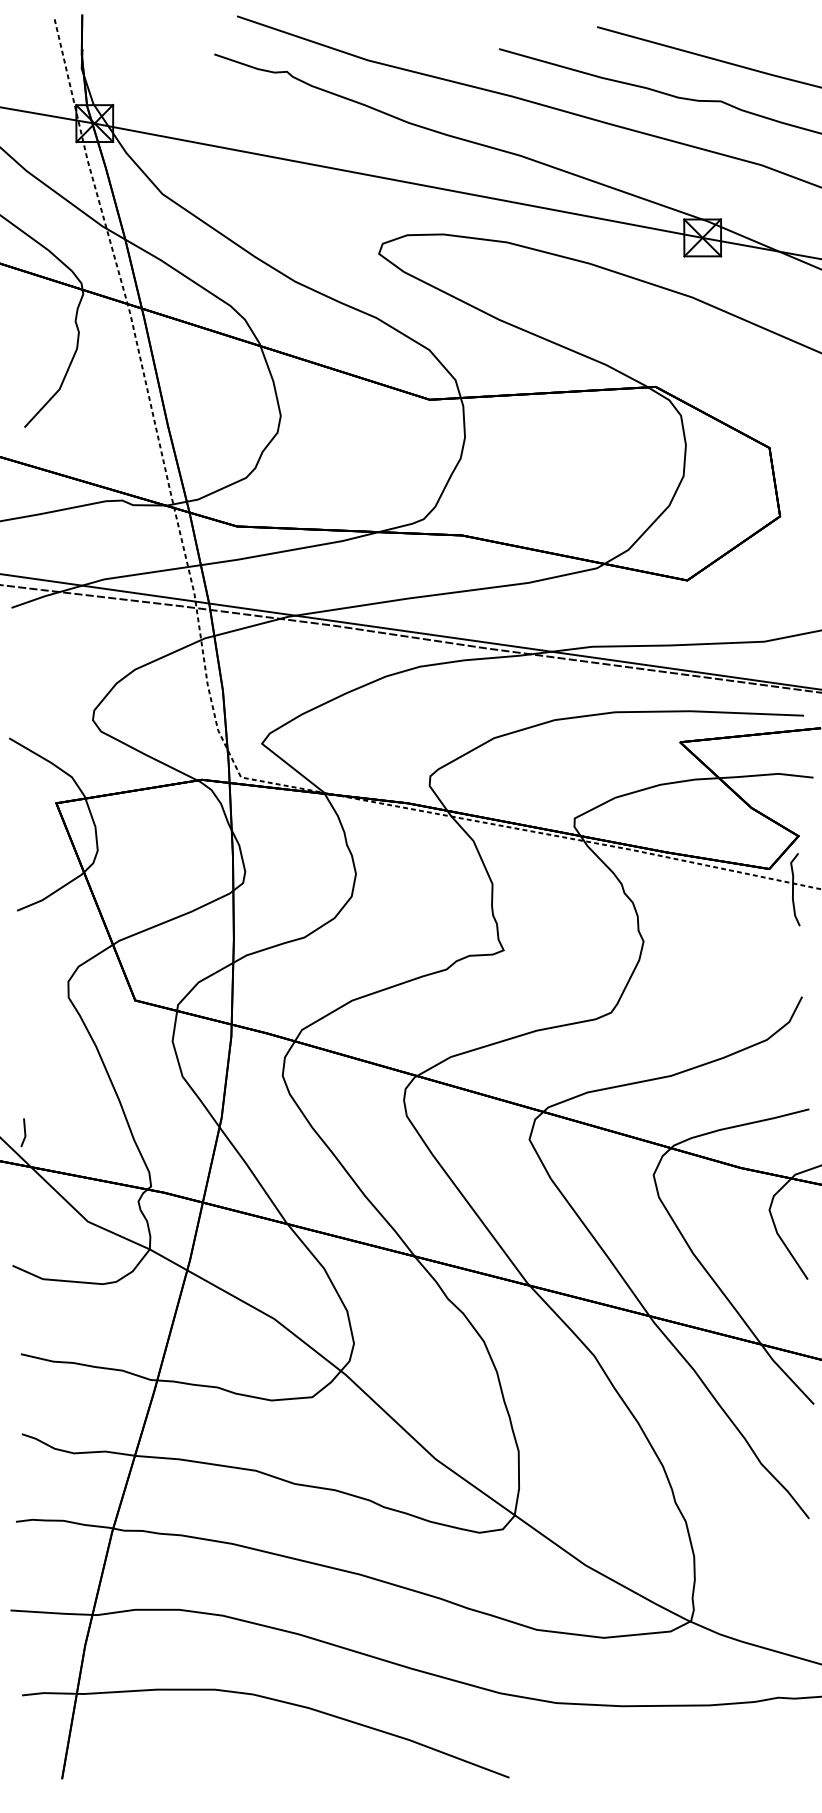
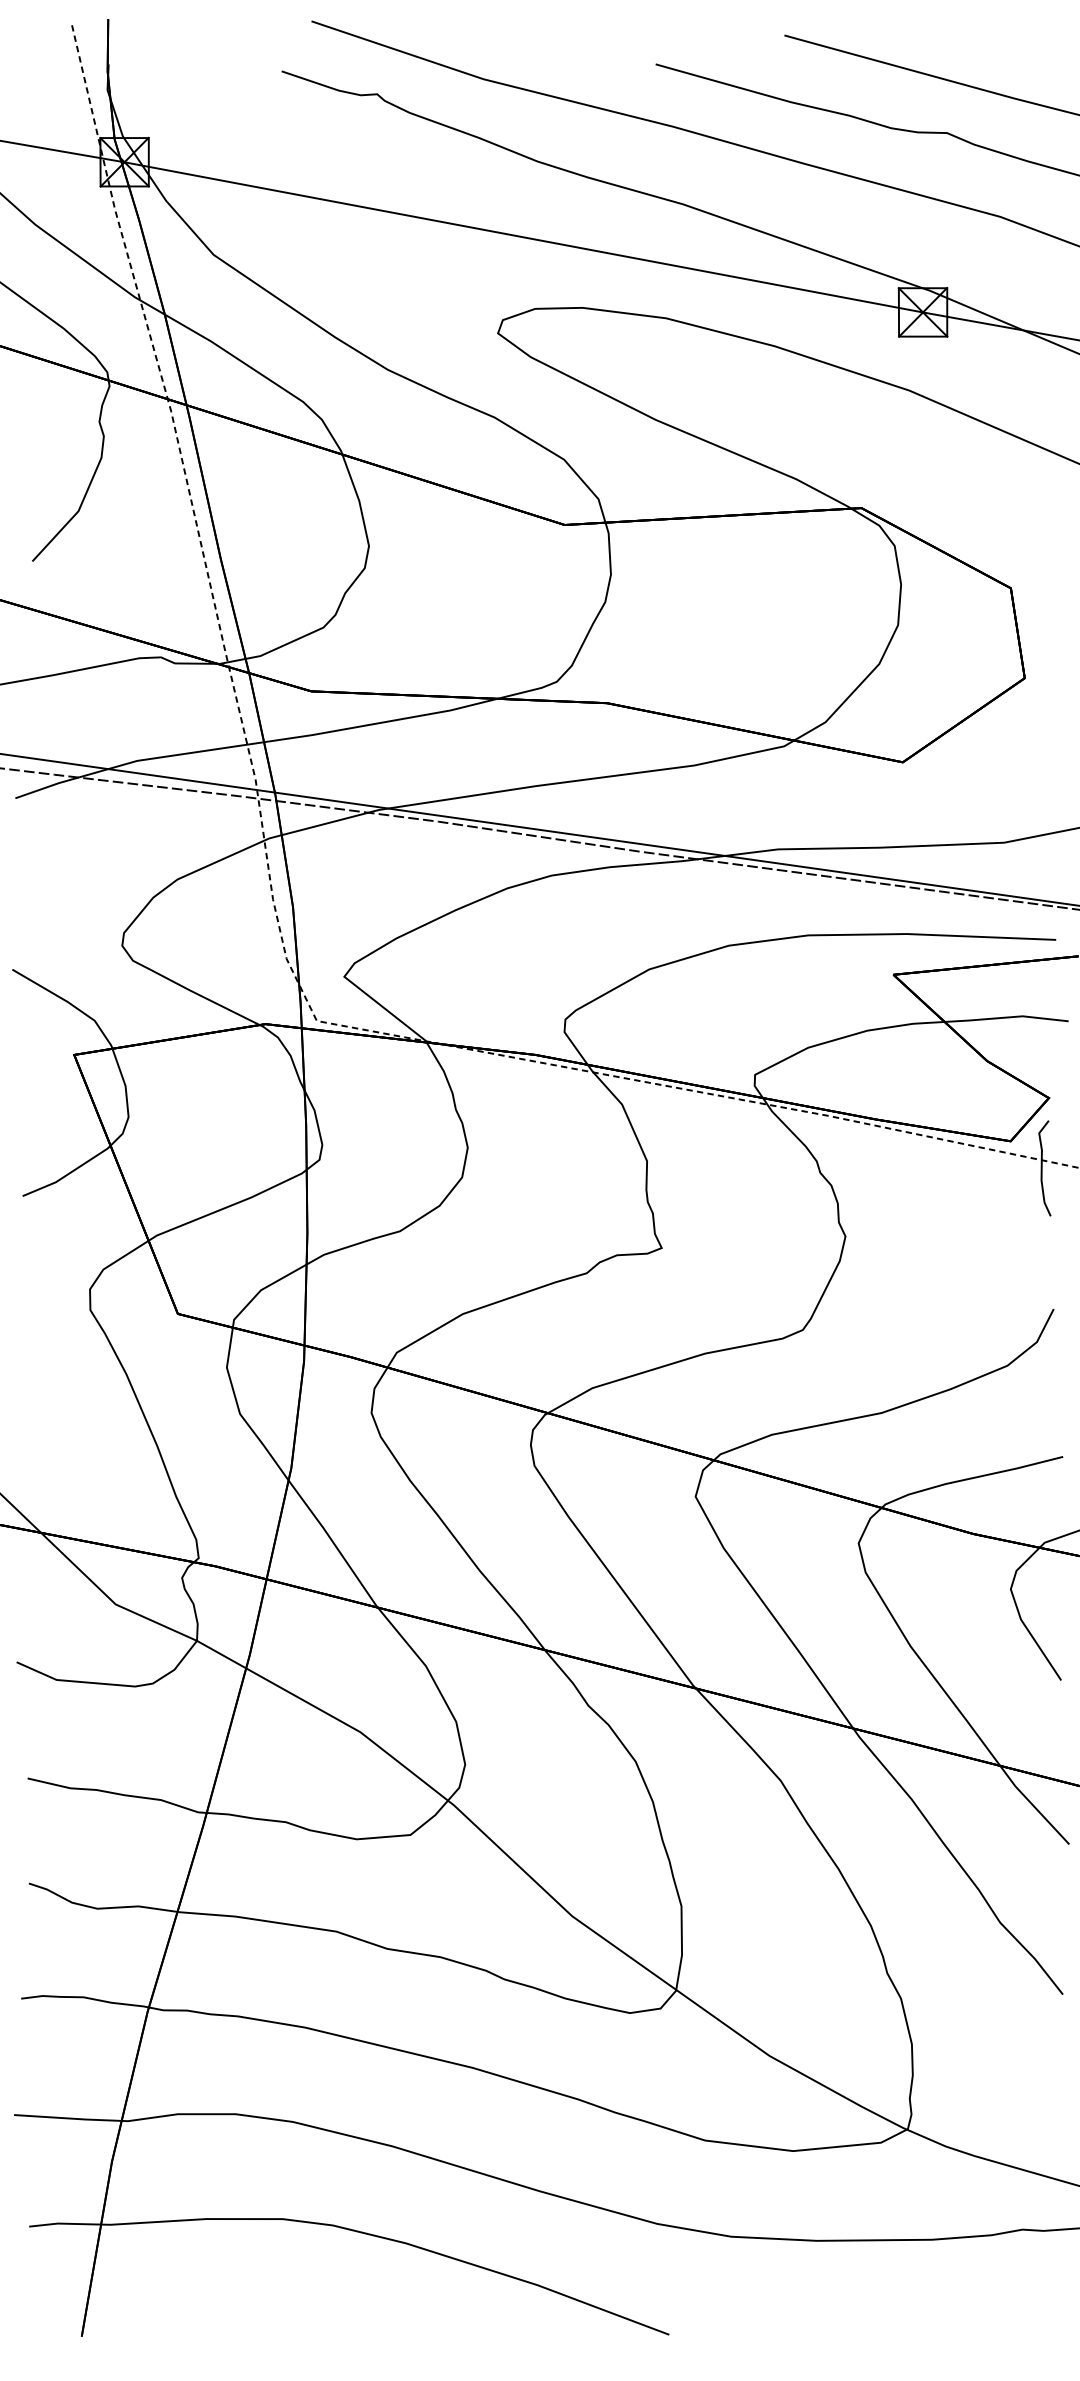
line: (24, 1132) -> (32, 1487), removed

